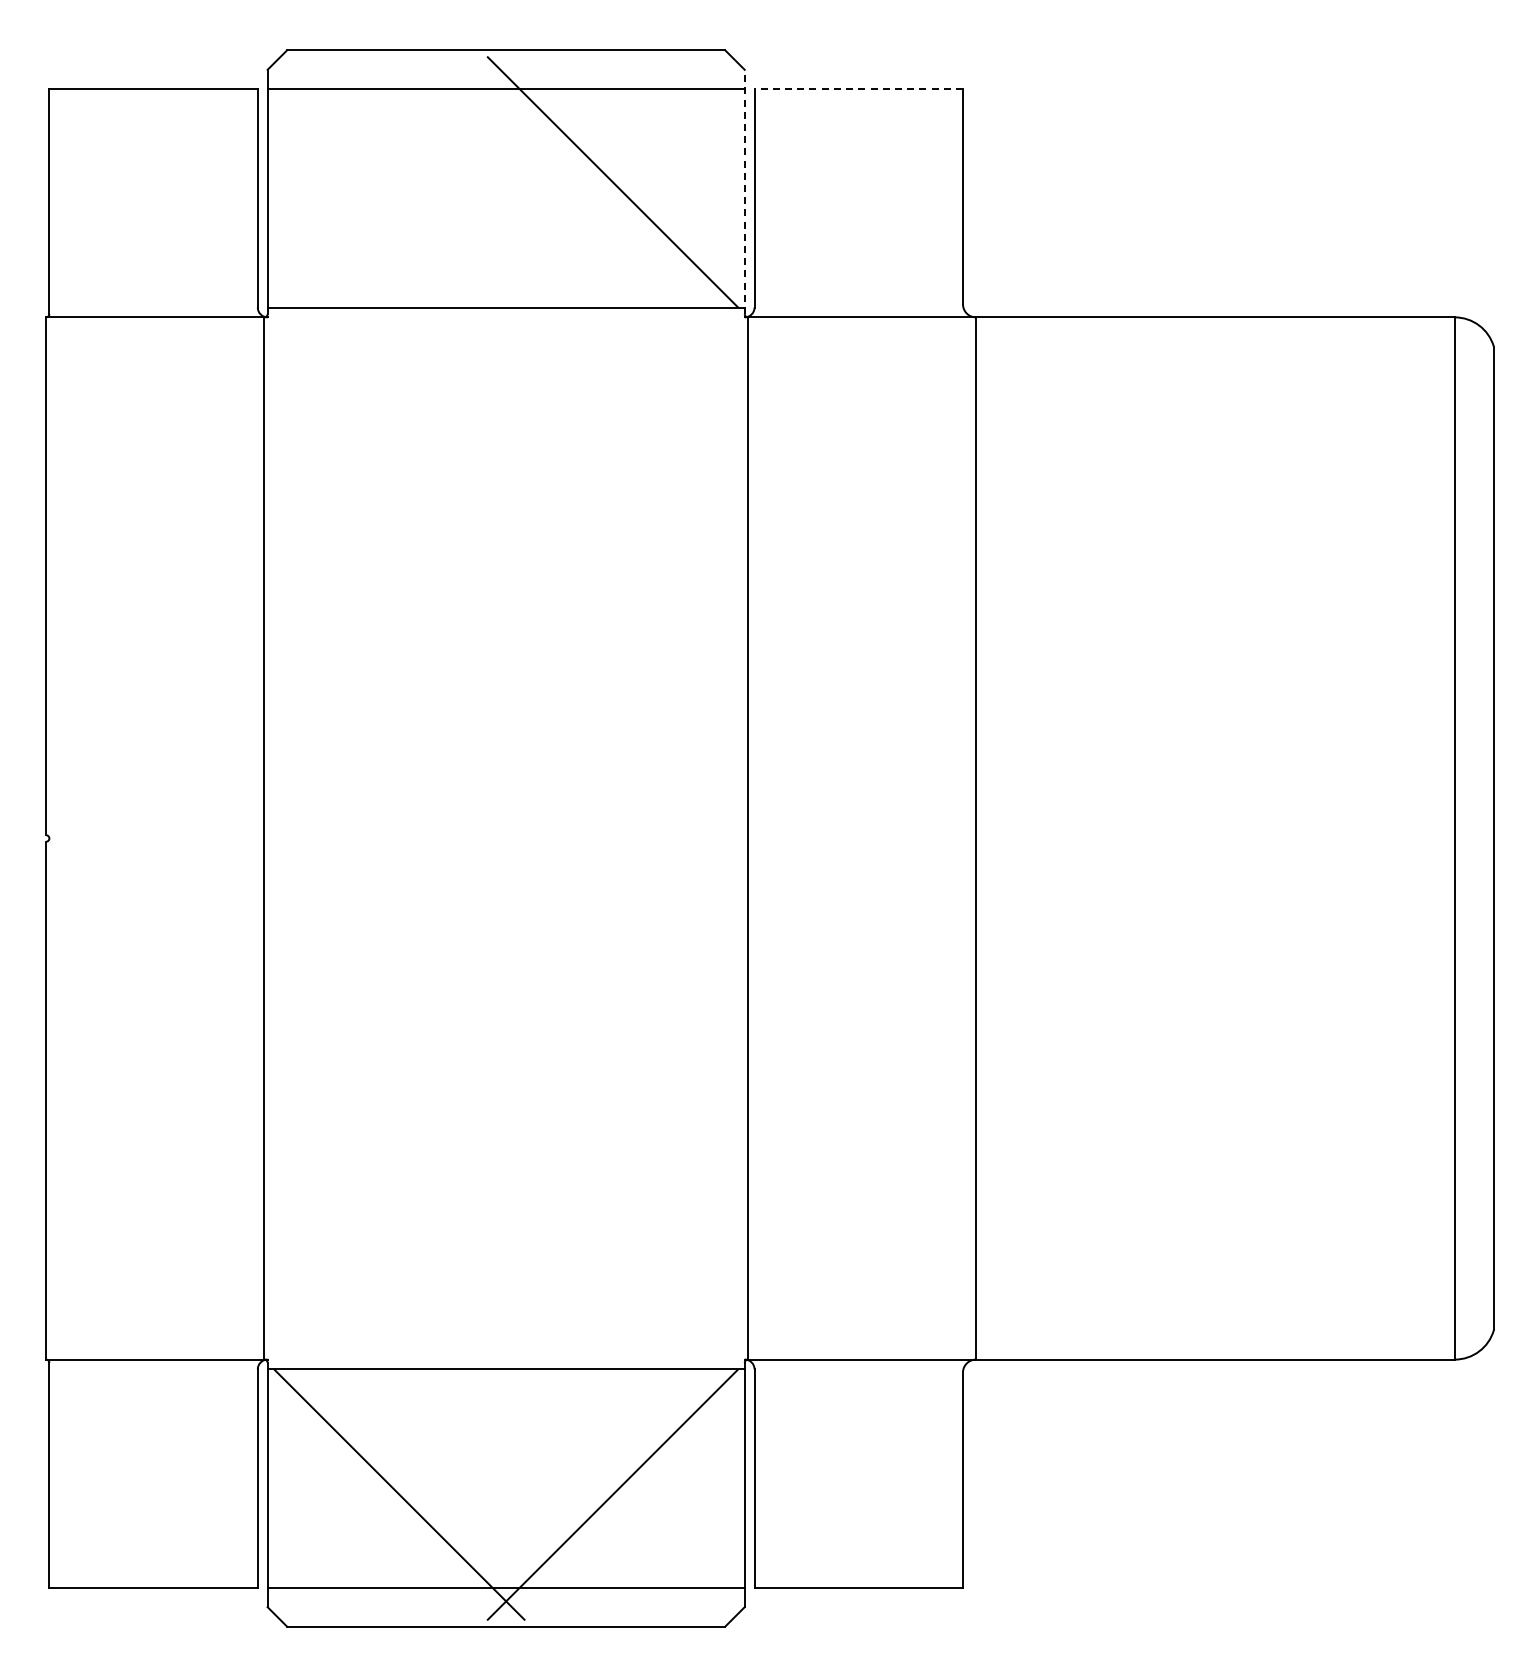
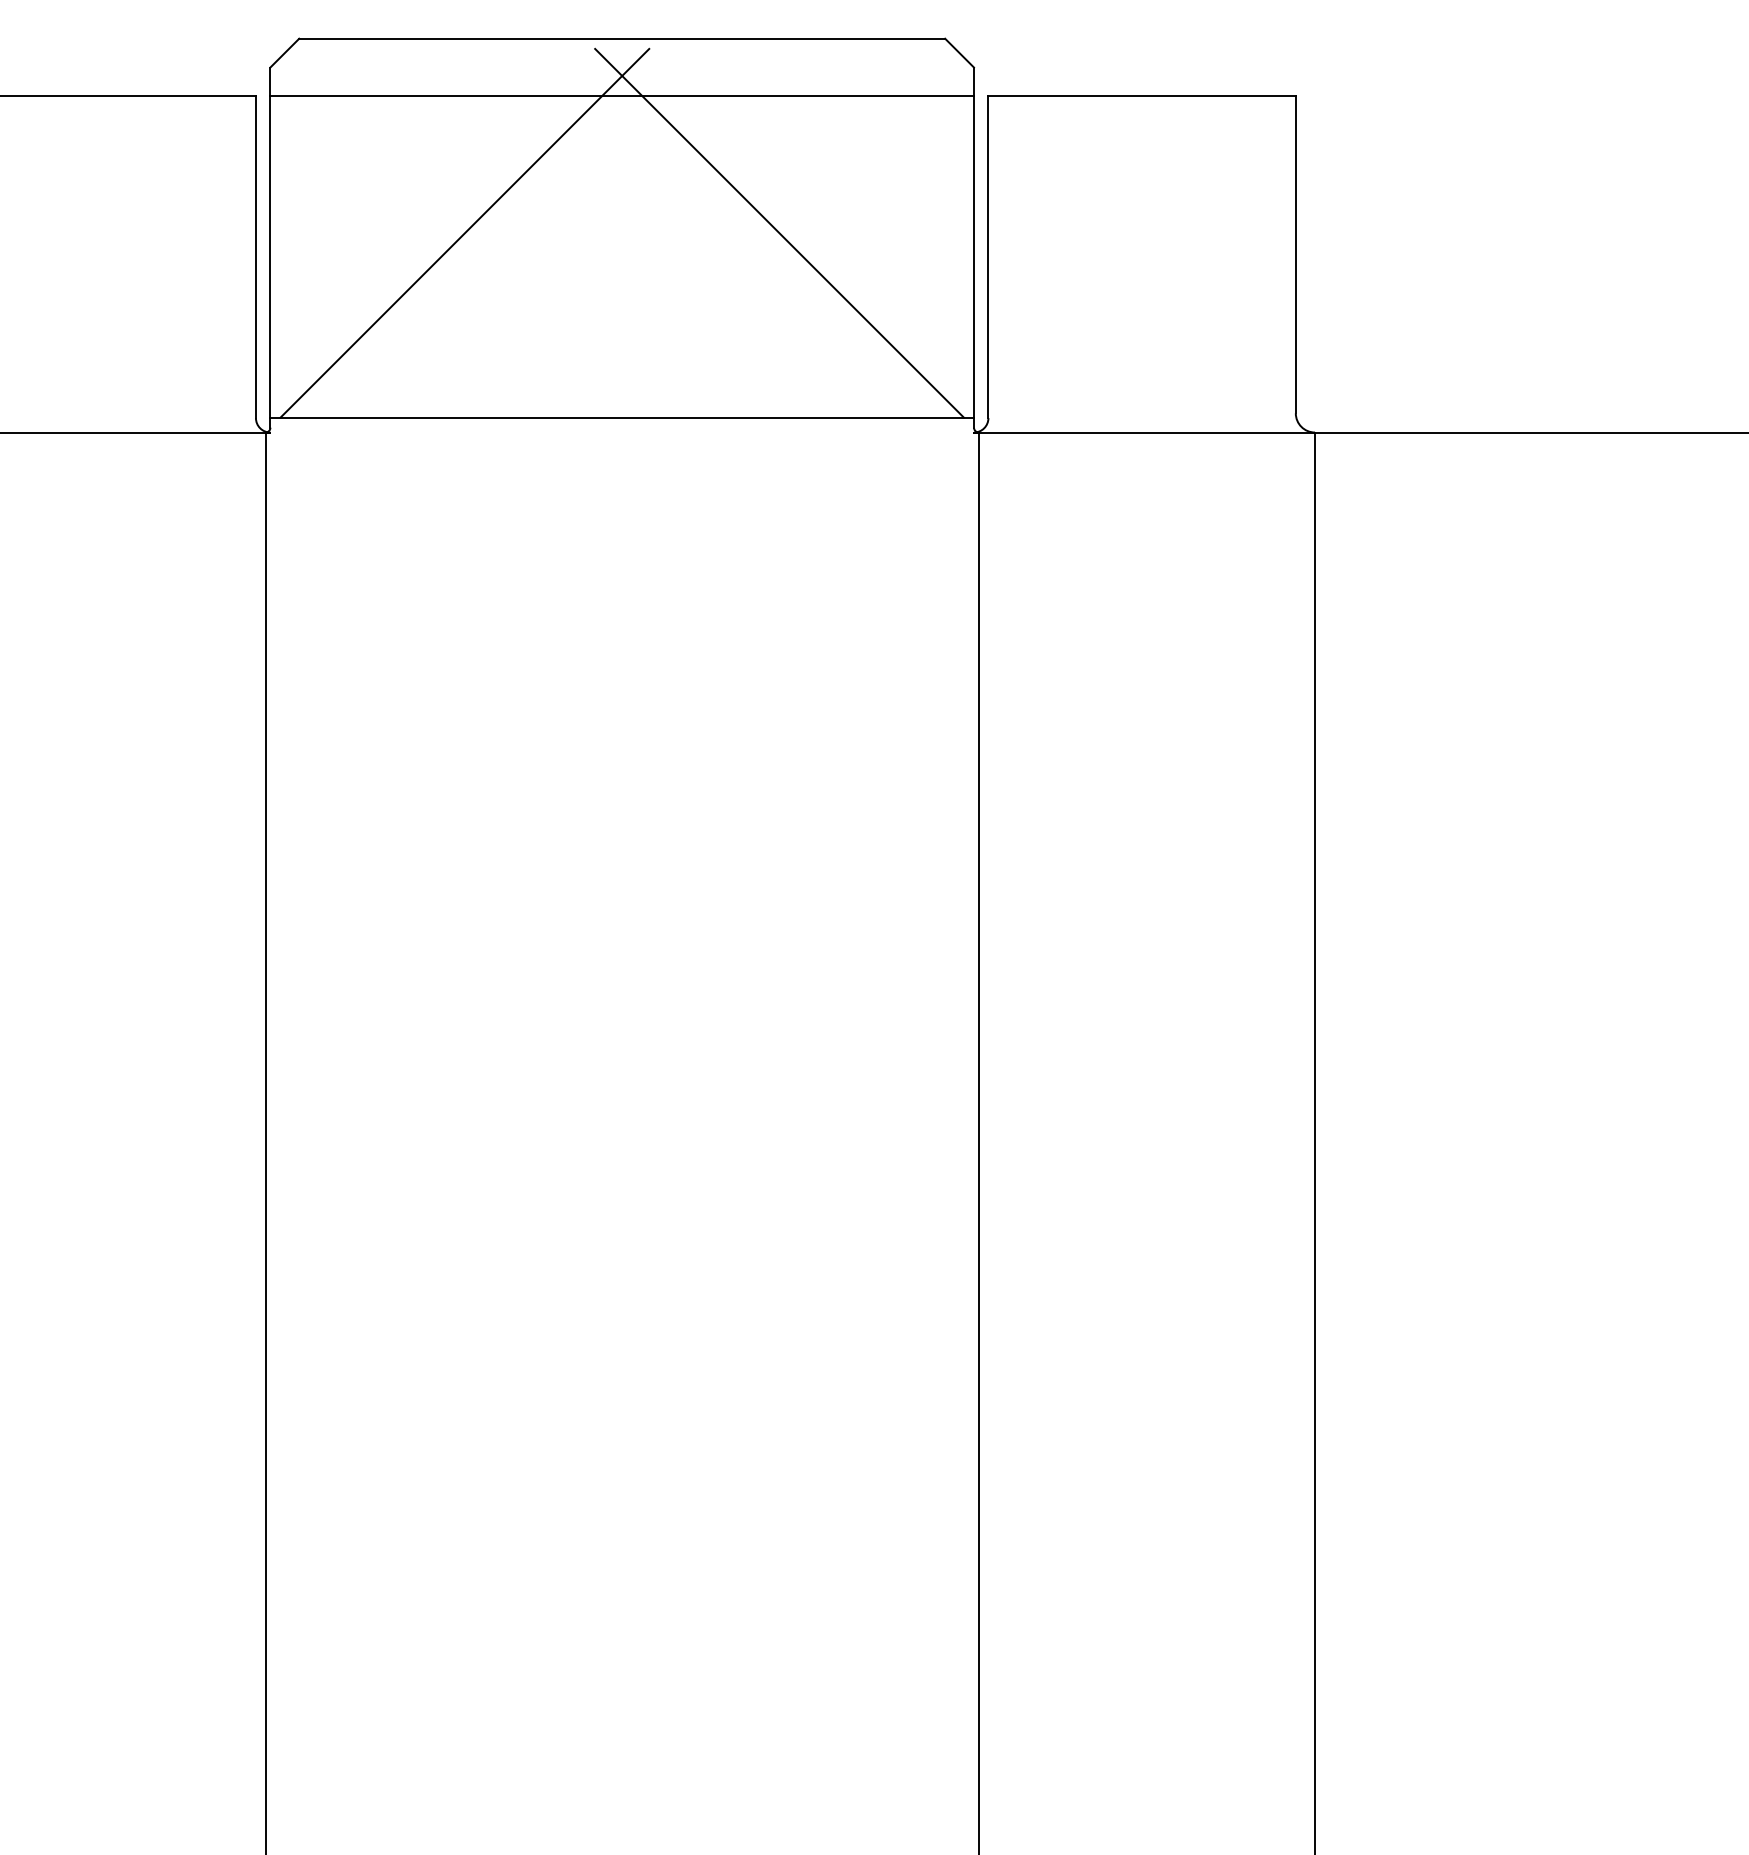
line: (858, 89) -> (1141, 96), dashed -> solid
line: (399, 182) -> (464, 233), added
line: (744, 191) -> (973, 246), dashed -> solid

